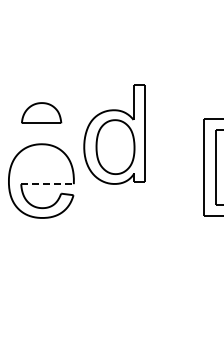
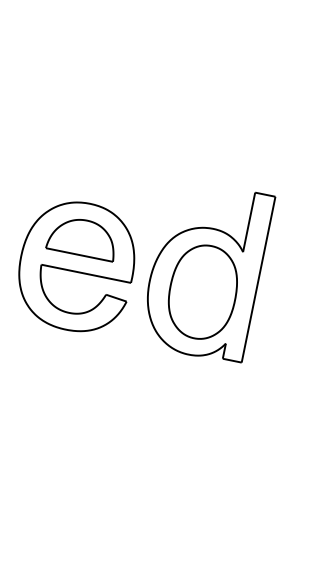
part: (41, 112) -> (83, 236), moved
part: (114, 134) -> (205, 270), moved
line: (48, 184) -> (87, 274), dashed -> solid

